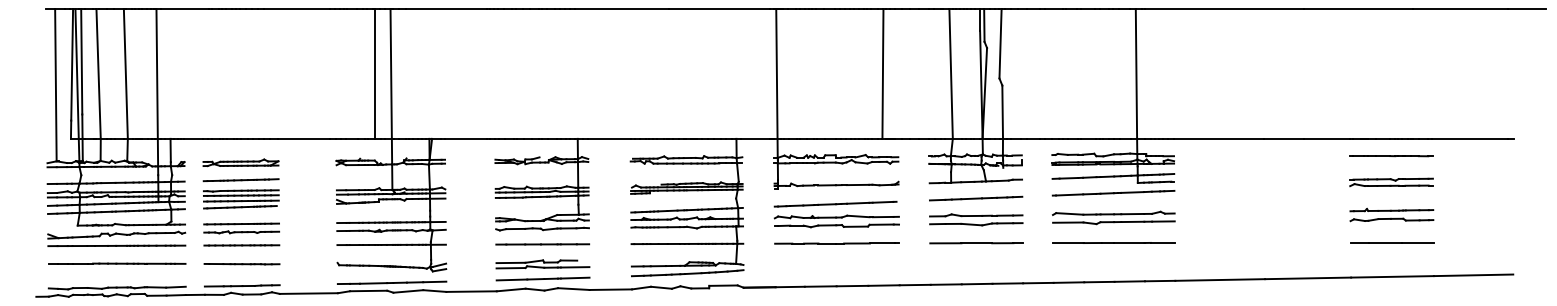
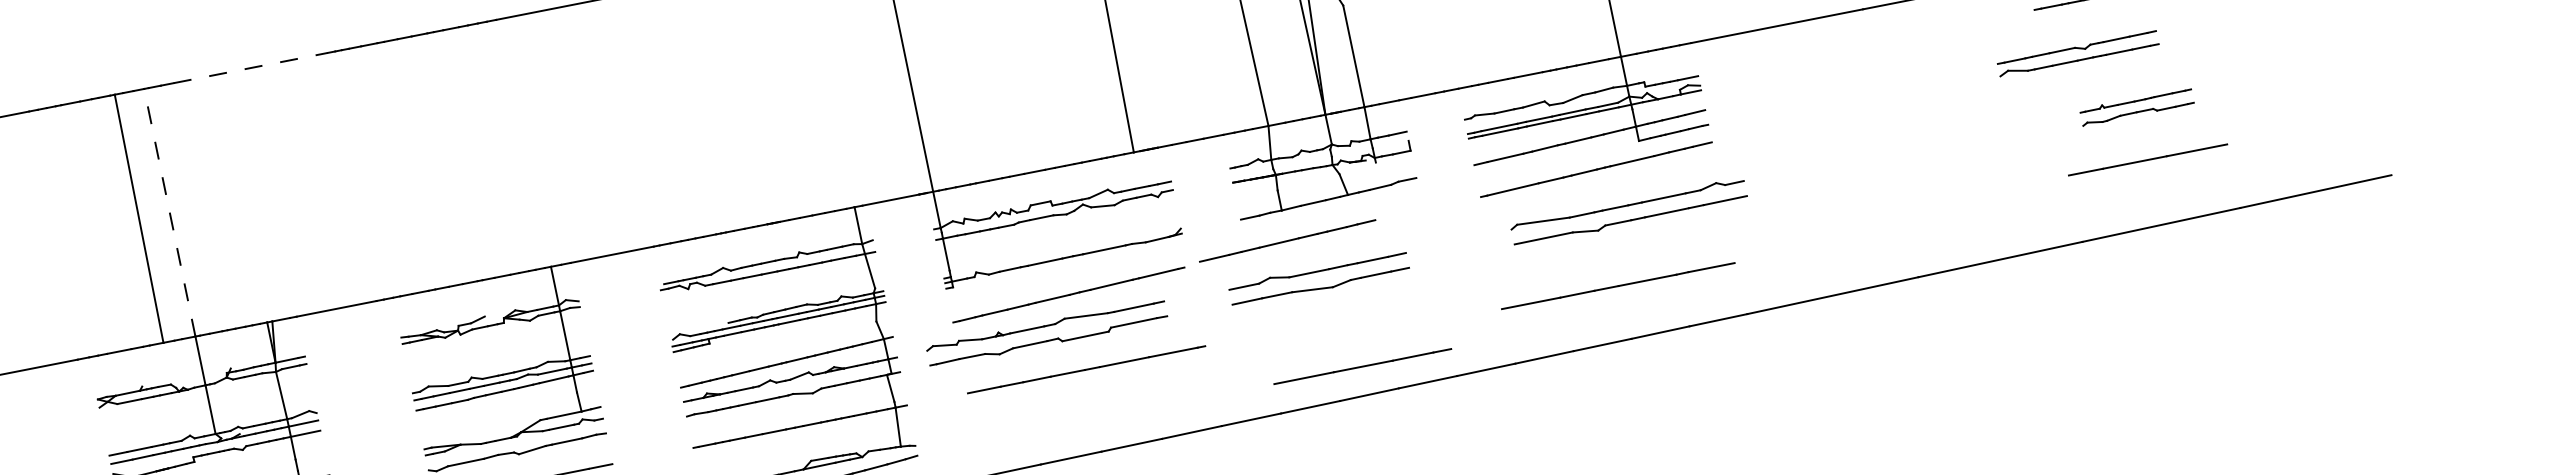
line: (446, 9) -> (251, 68), solid -> dashed
line: (391, 74) -> (170, 213), solid -> dashed
part: (1391, 182) -> (2078, 53), moved
line: (976, 198) -> (1288, 240), moved
part: (1391, 214) -> (2136, 106), size x0.7
part: (1113, 217) -> (1628, 211), moved
part: (976, 219) -> (1319, 278), moved
part: (836, 221) -> (1046, 333), moved
line: (1113, 242) -> (1616, 285), moved
line: (976, 243) -> (1362, 367), moved

